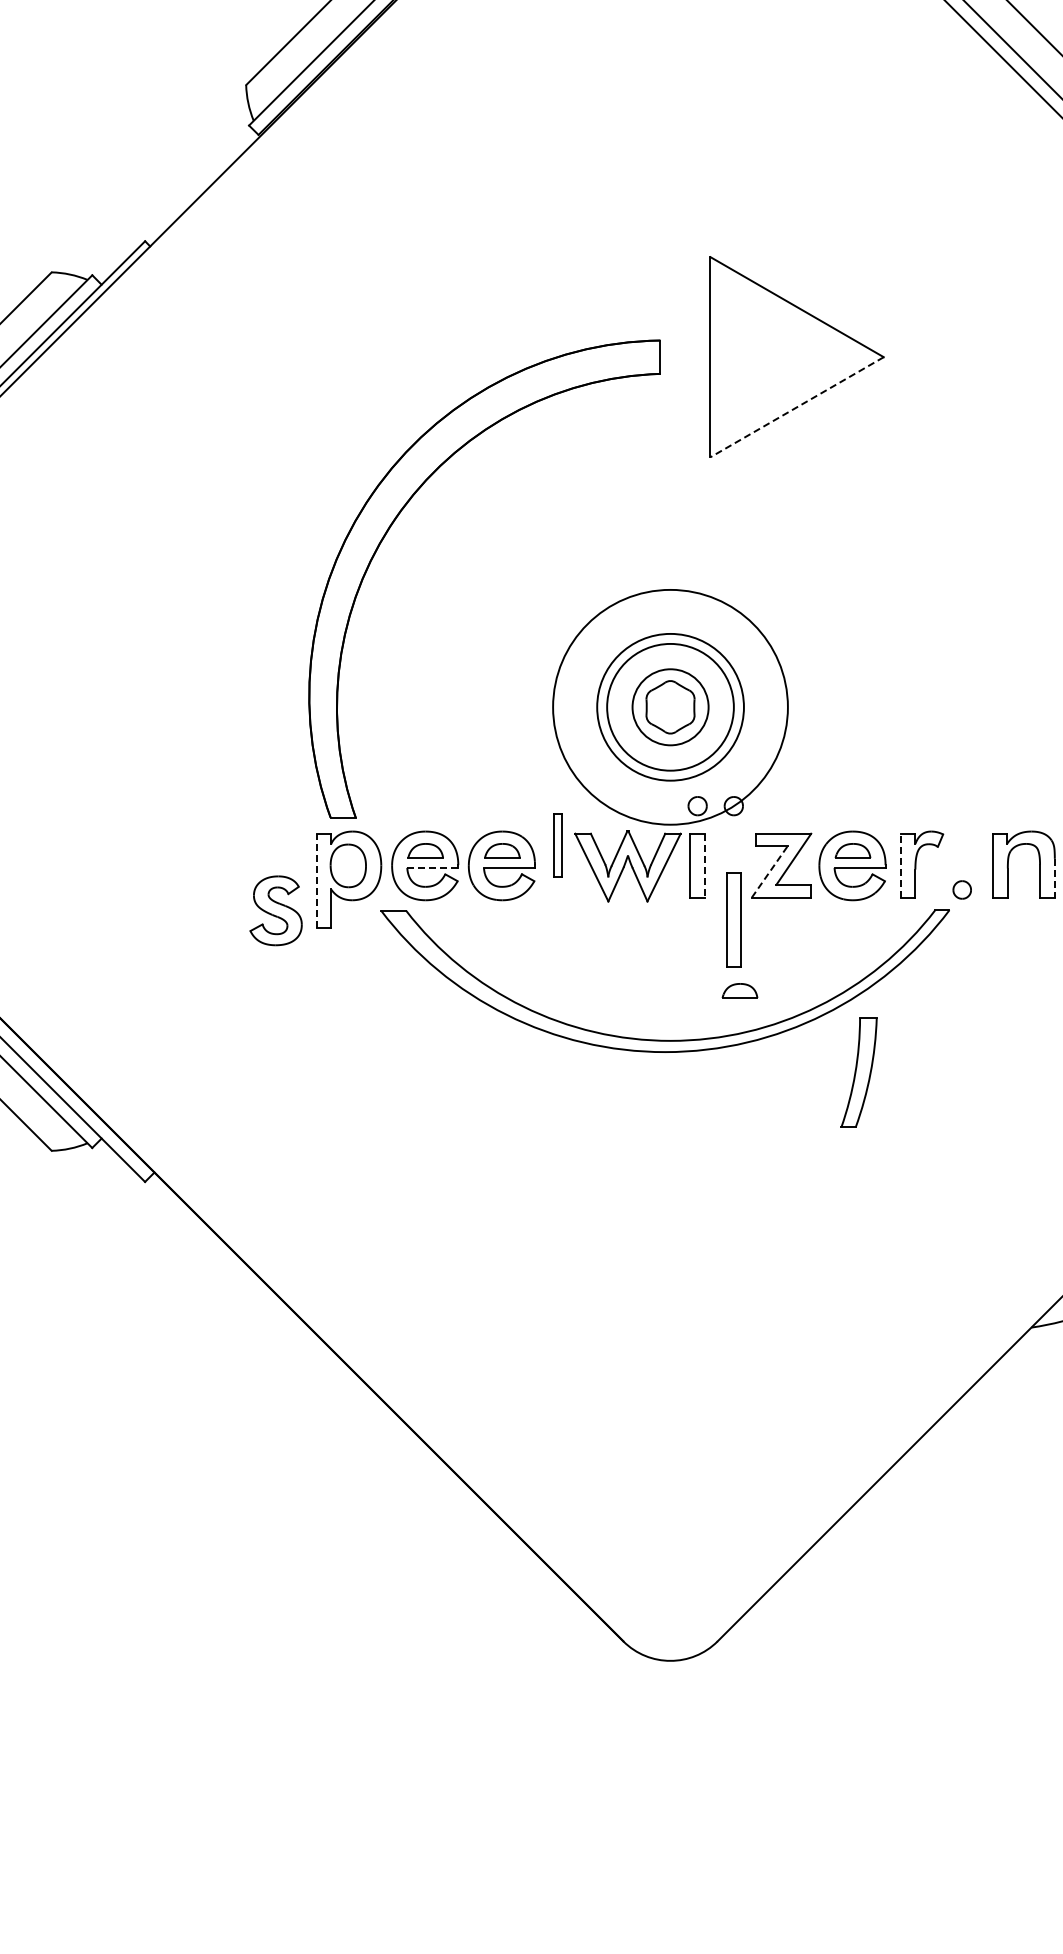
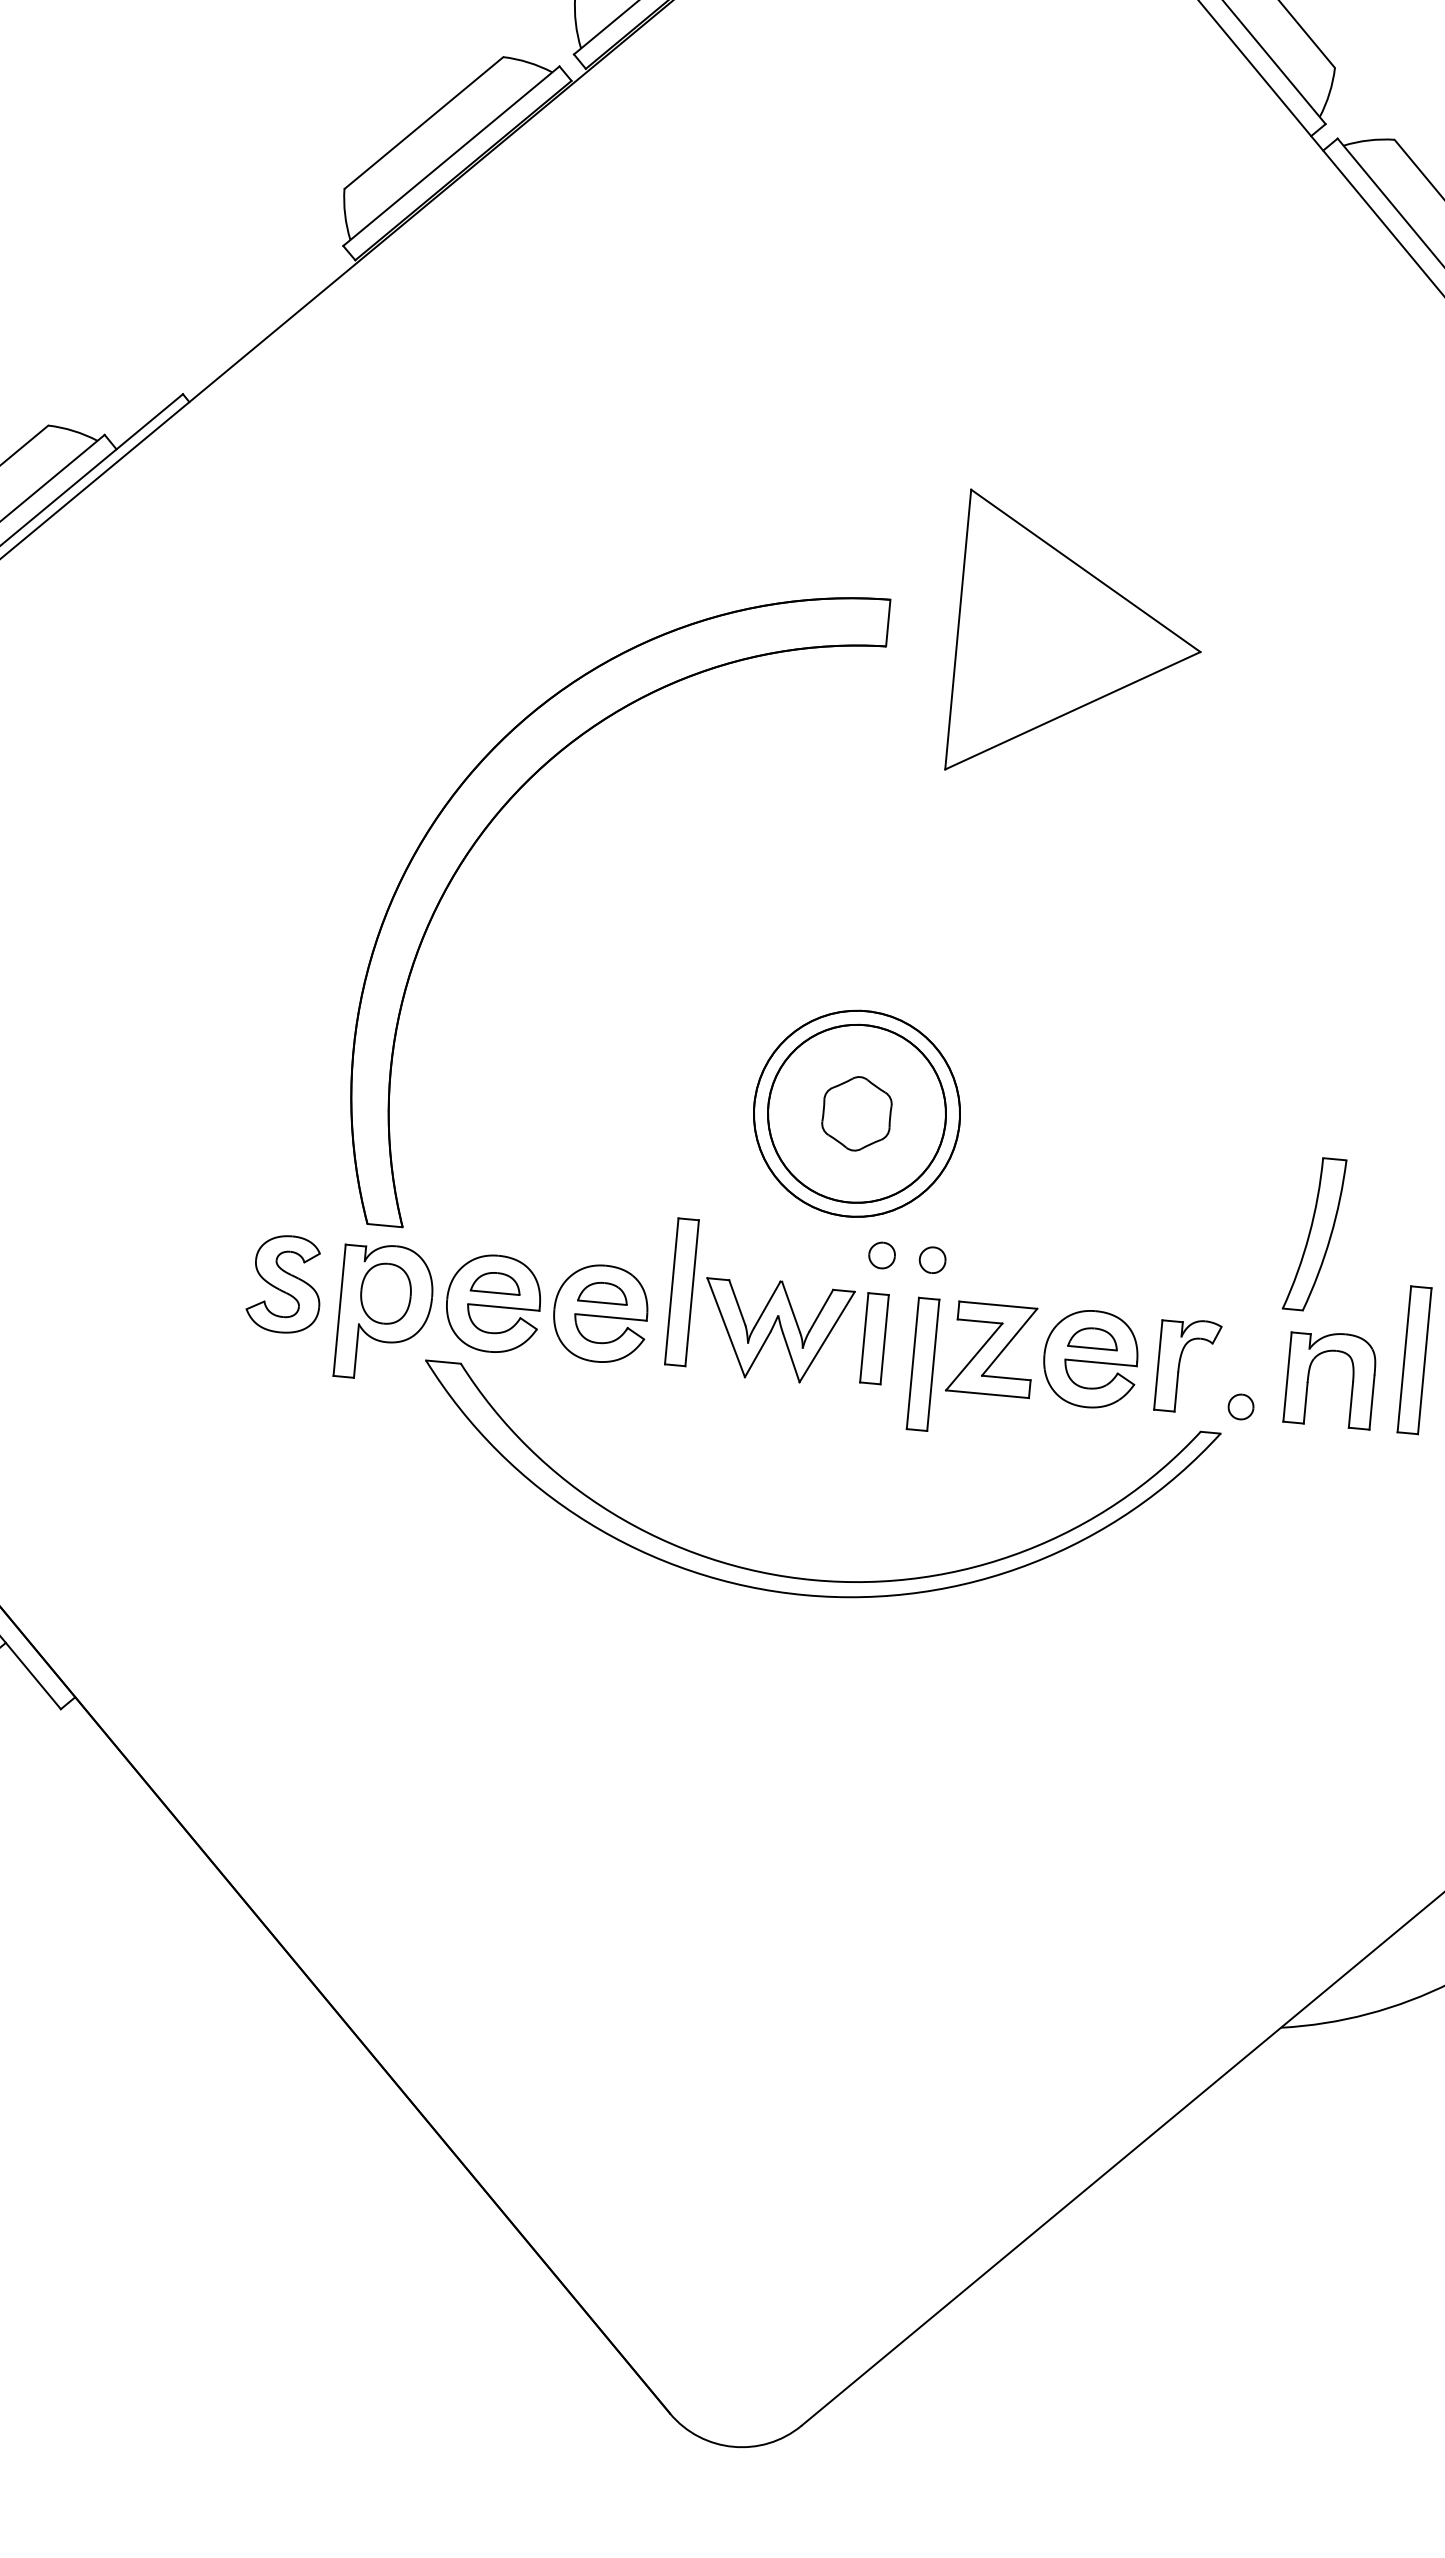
line: (796, 407) -> (1071, 711), dashed -> solid
circle: (670, 706) -> (857, 1112), size x0.62
circle: (670, 706) -> (857, 1112), size x1.67
part: (557, 845) -> (681, 1292), size x1.67
line: (705, 865) -> (885, 1339), dashed -> solid
line: (900, 865) -> (1157, 1364), dashed -> solid
line: (432, 867) -> (503, 1306), dashed -> solid
line: (769, 871) -> (974, 1356), dashed -> solid
line: (1054, 878) -> (1371, 1402), dashed -> solid
line: (316, 880) -> (339, 1310), dashed -> solid
part: (275, 910) -> (284, 1283), moved
part: (733, 919) -> (922, 1364), moved
part: (739, 990) -> (916, 1518), removed
part: (858, 1072) -> (1313, 1234), moved

